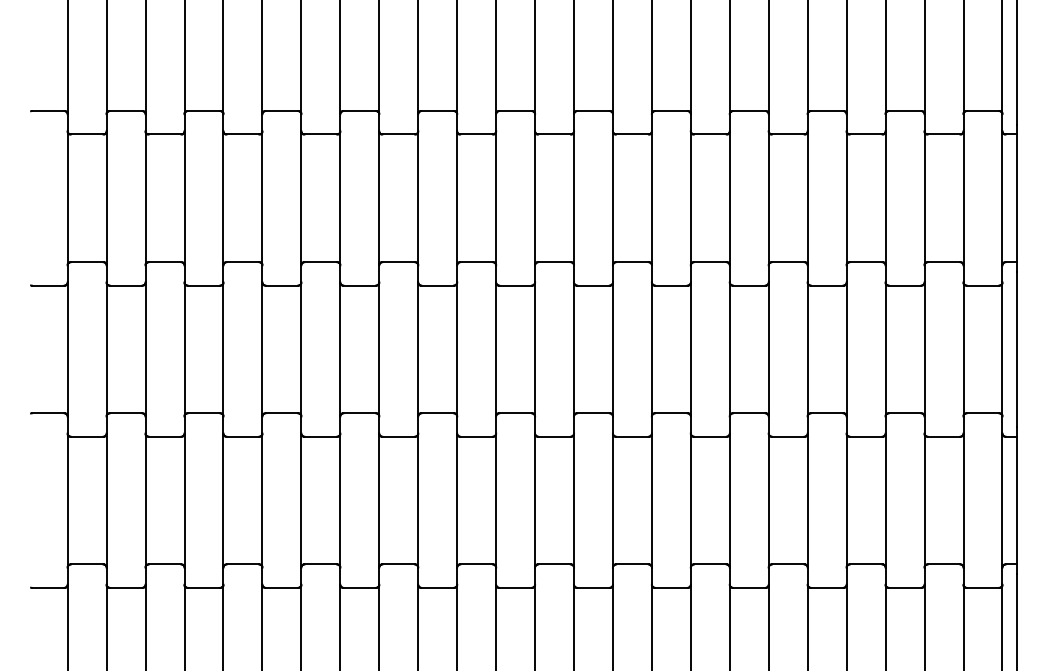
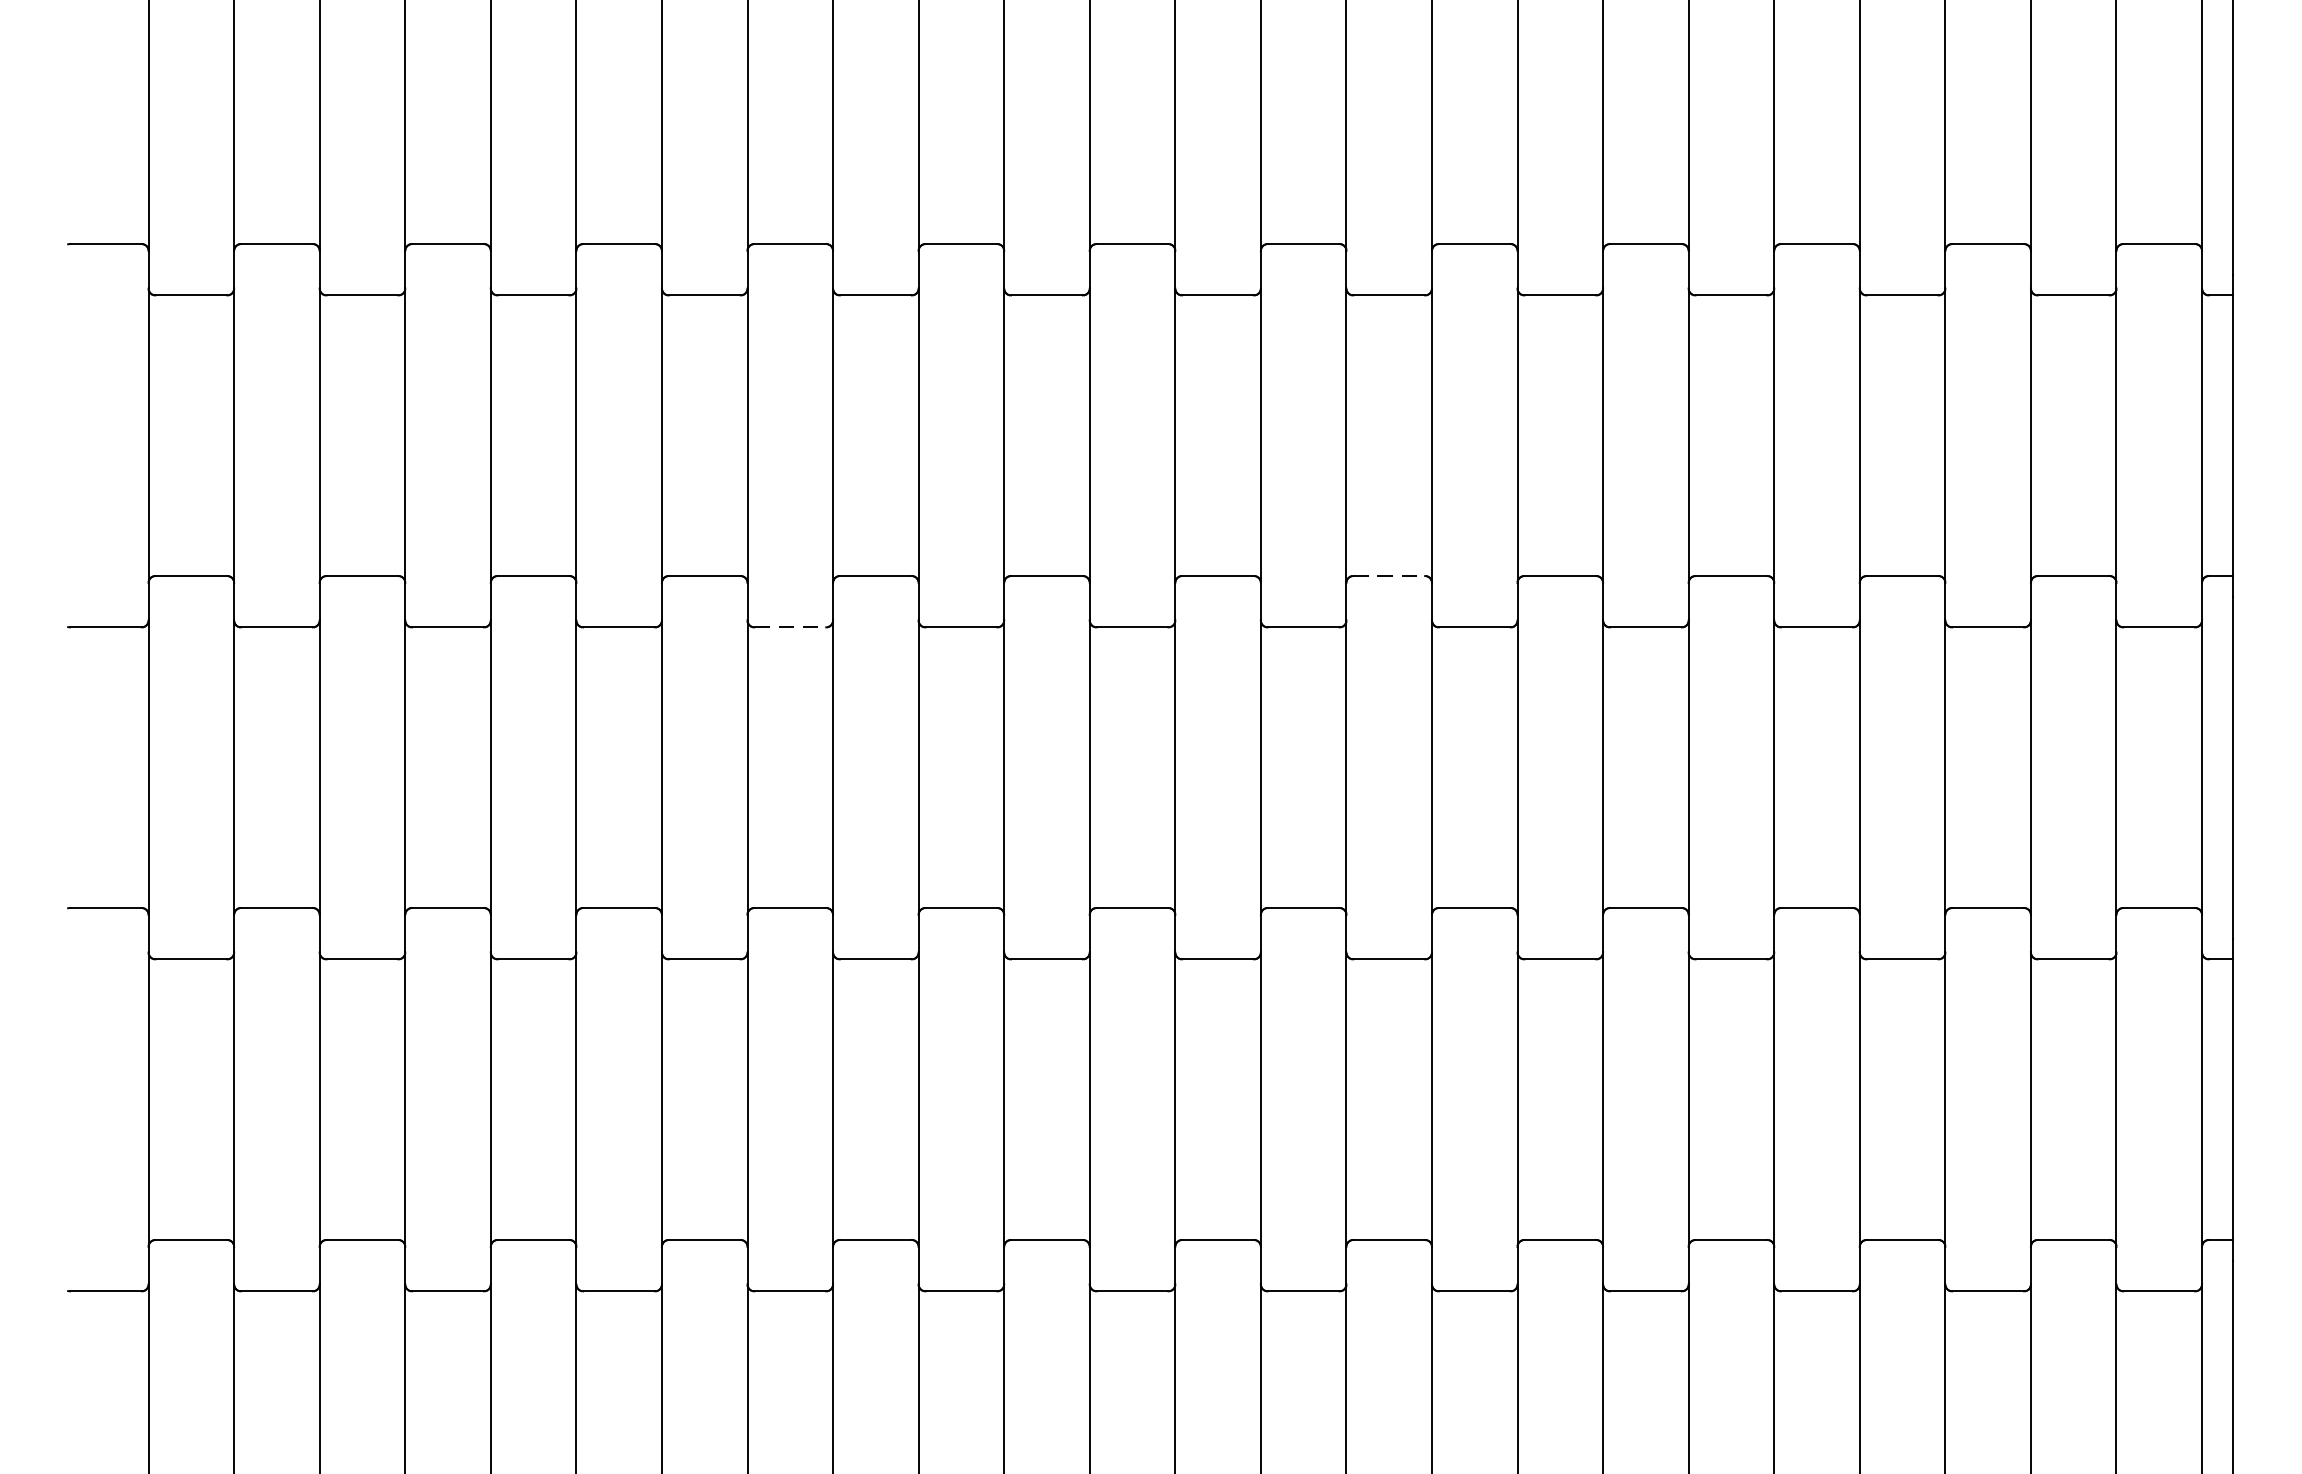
line: (632, 262) -> (1389, 576), solid -> dashed
line: (360, 285) -> (791, 627), solid -> dashed

